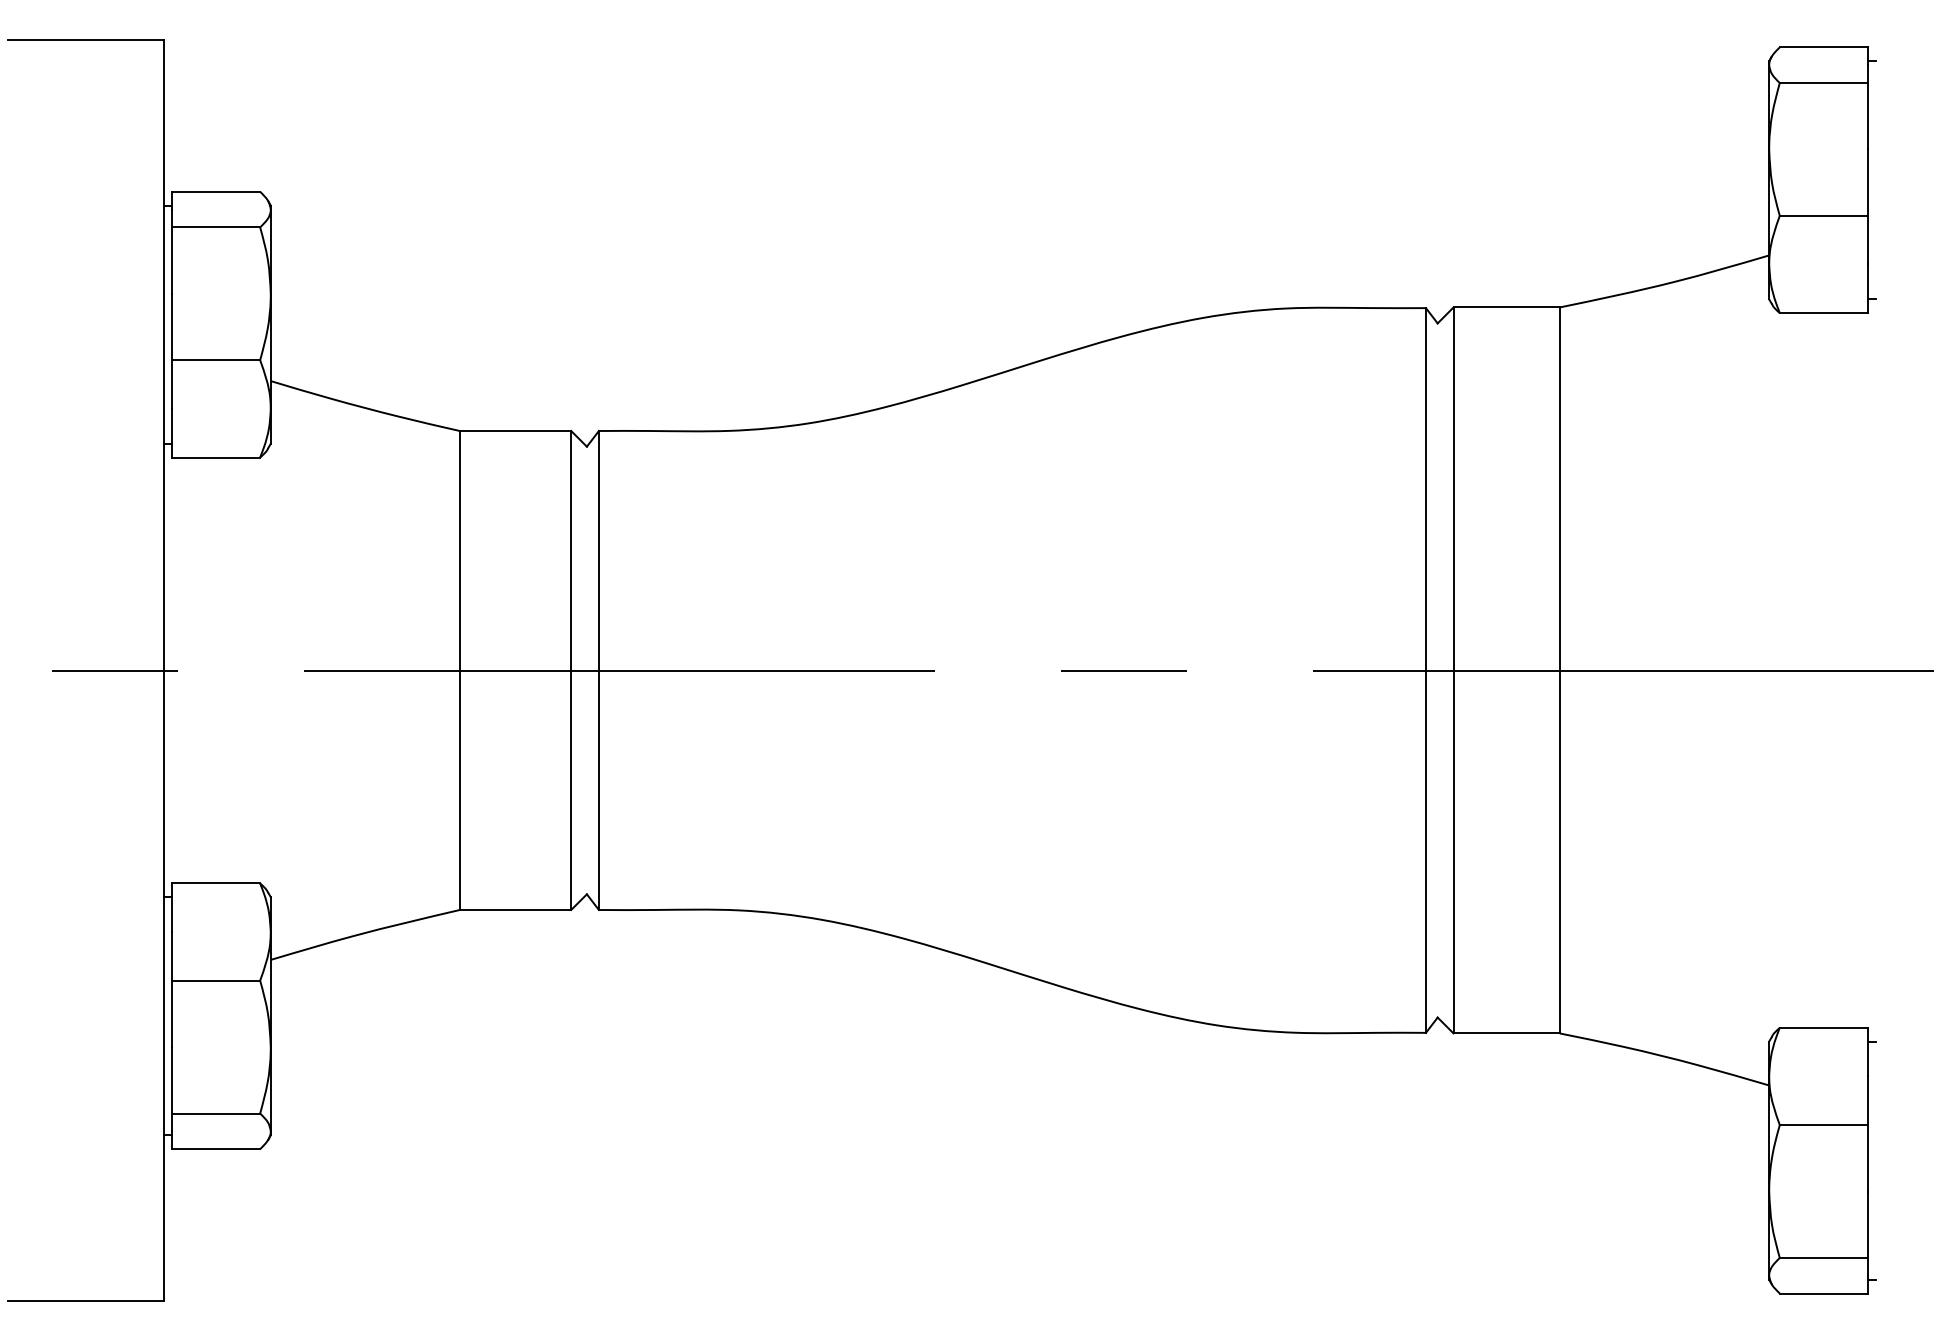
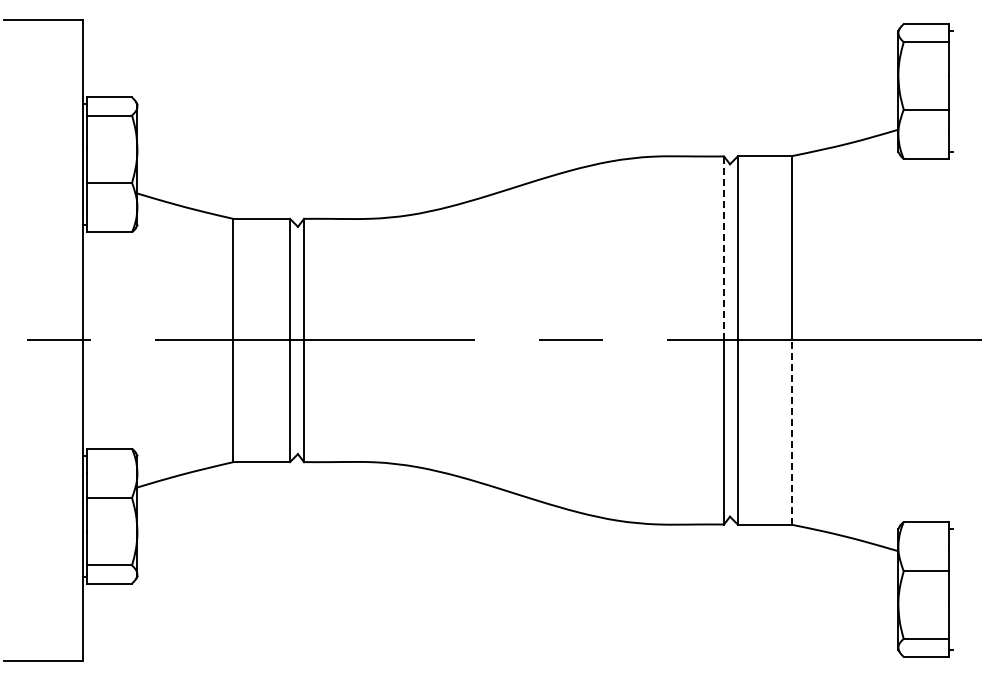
line: (1426, 487) -> (724, 247), solid -> dashed
line: (1560, 851) -> (792, 432), solid -> dashed

